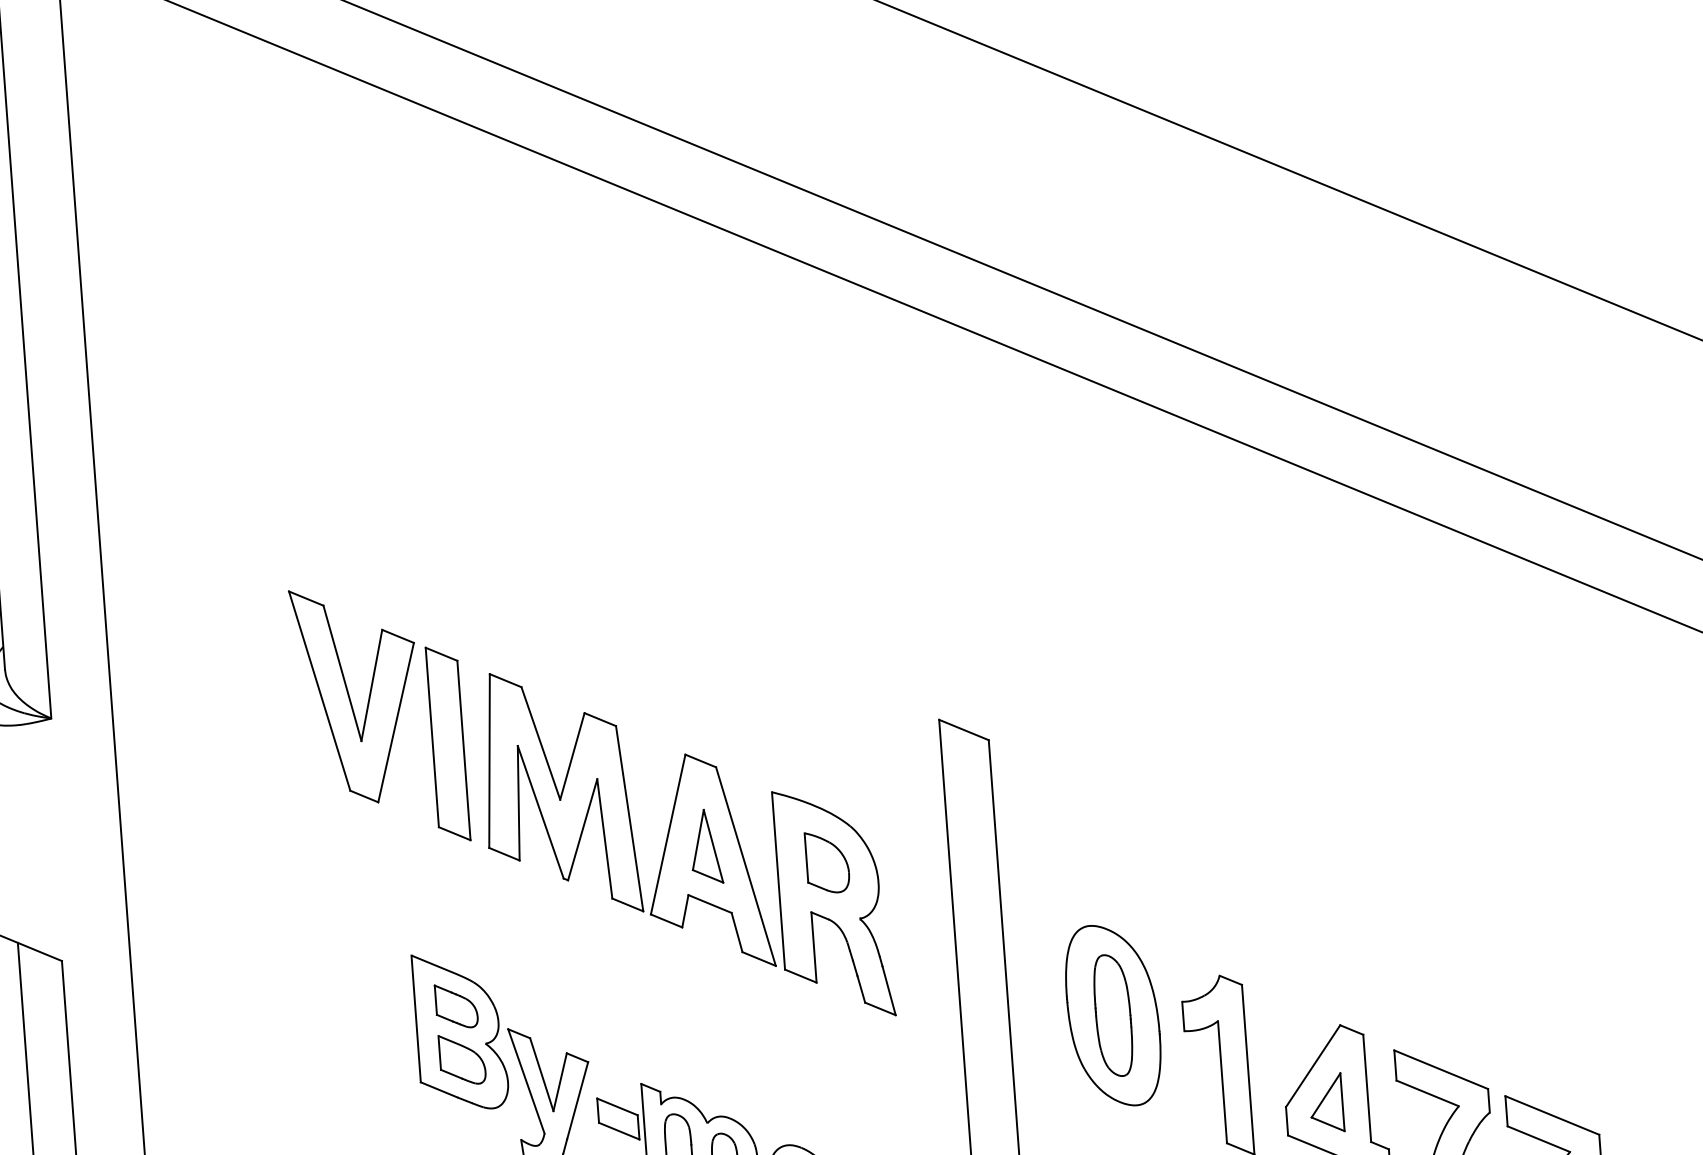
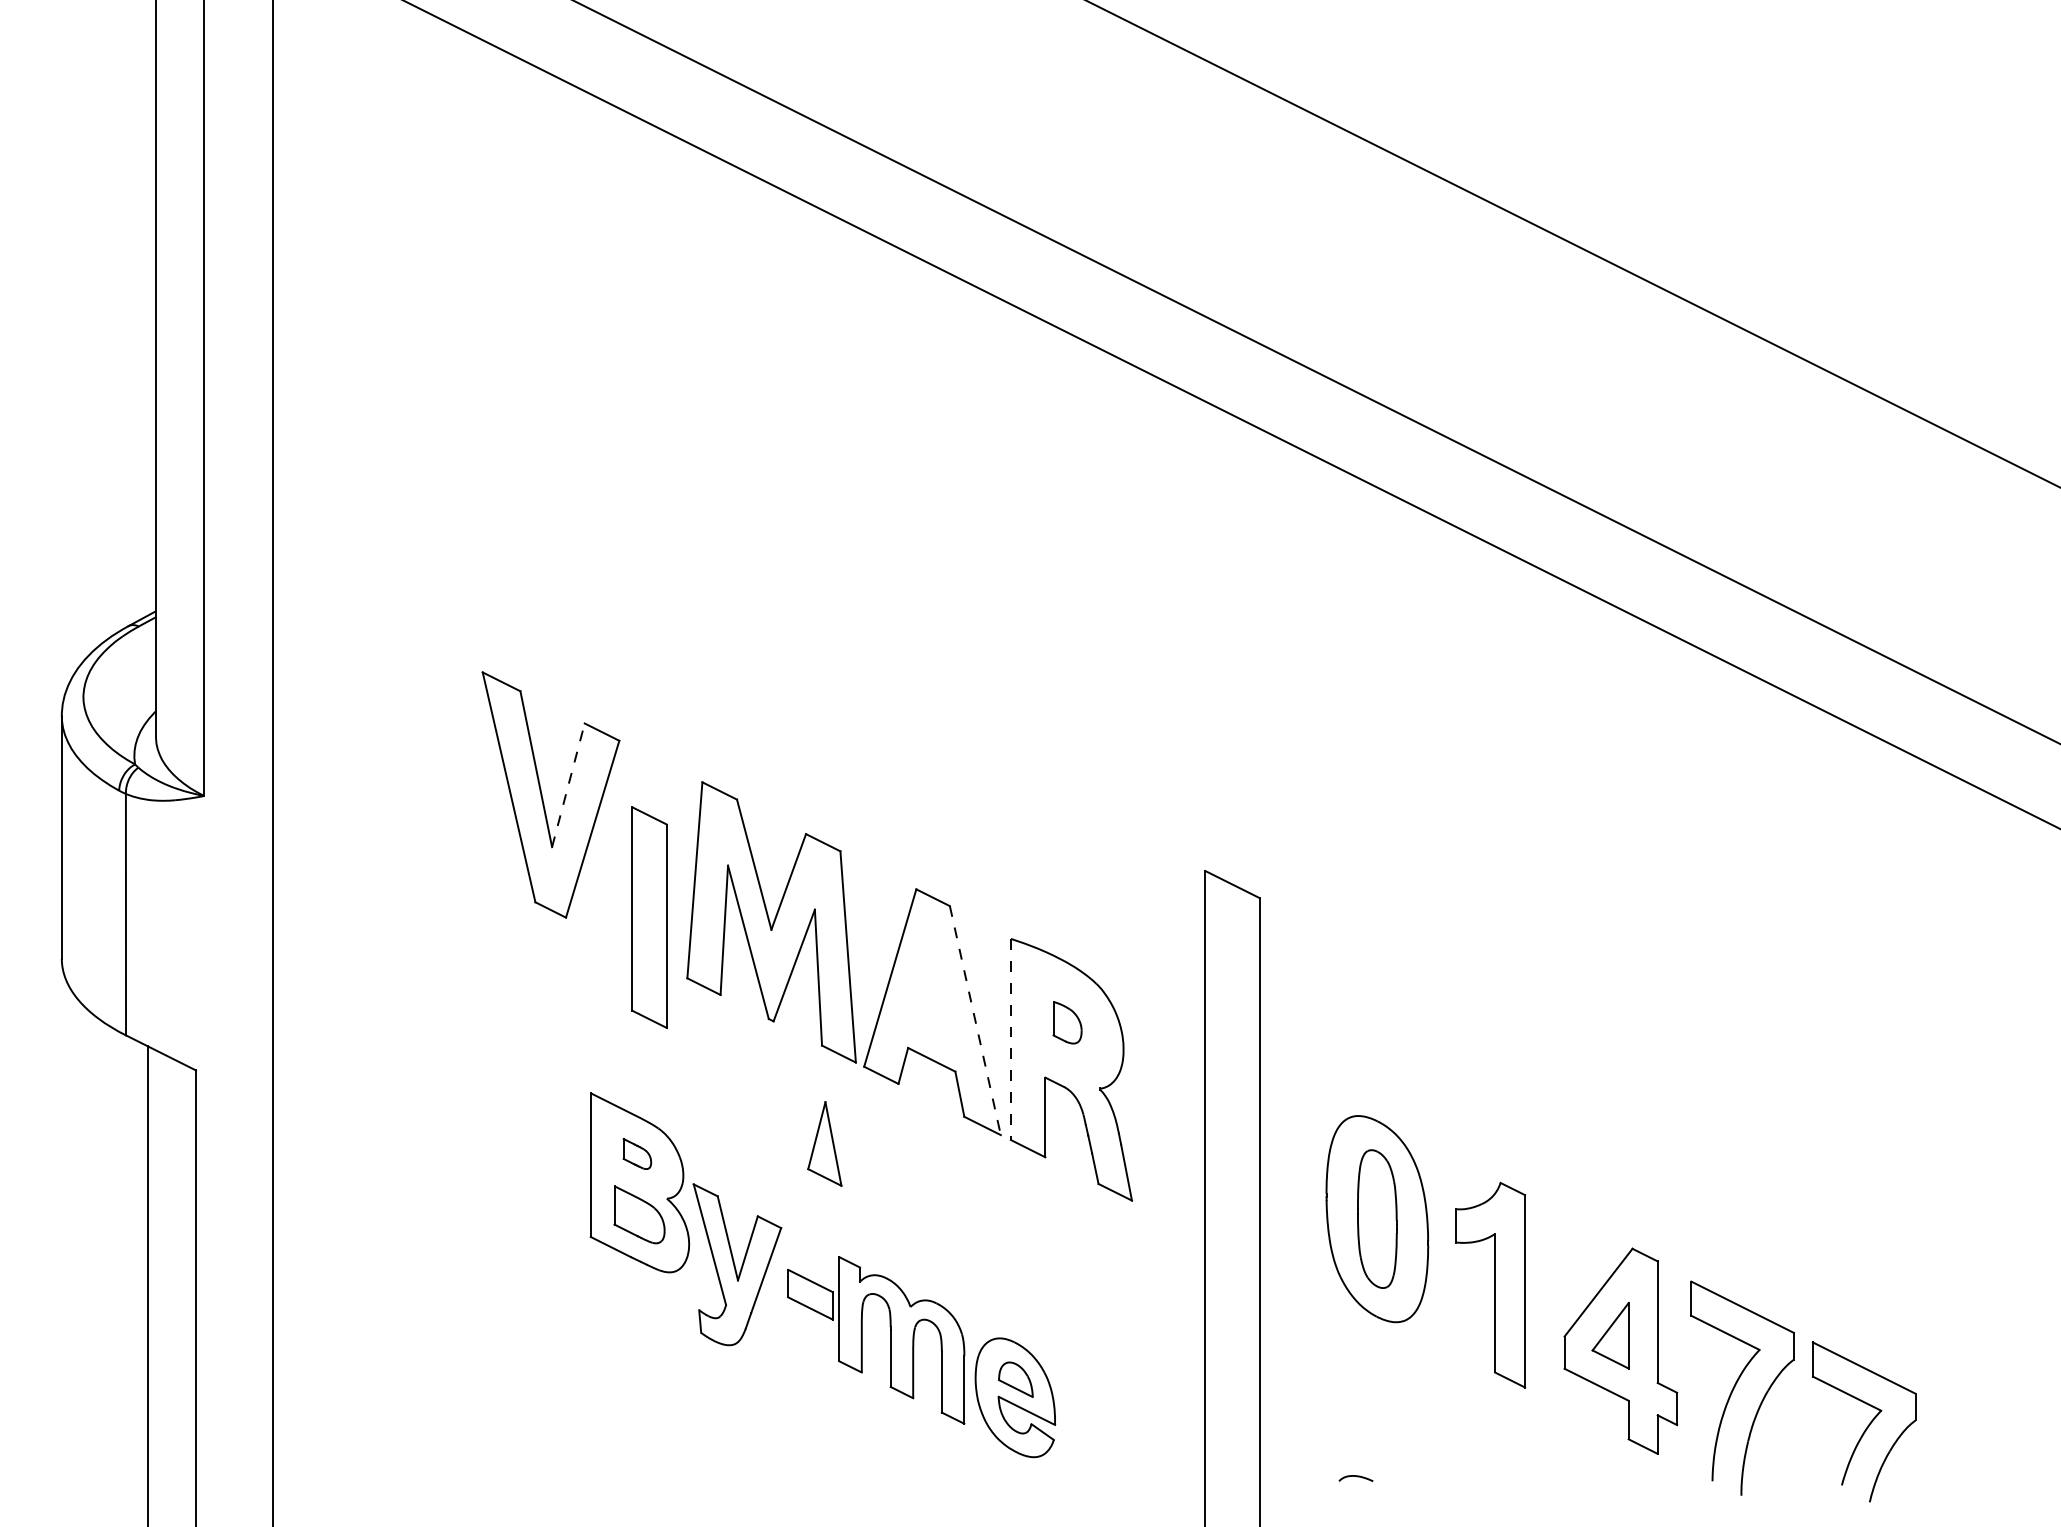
line: (371, 685) -> (568, 785), solid -> dashed
part: (448, 743) -> (649, 917), moved
part: (705, 846) -> (824, 1143), moved
part: (827, 862) -> (1067, 1022), size x0.6
line: (746, 867) -> (975, 1021), solid -> dashed
line: (778, 880) -> (1010, 1039), solid -> dashed
part: (456, 1005) -> (637, 1153), size x0.6

